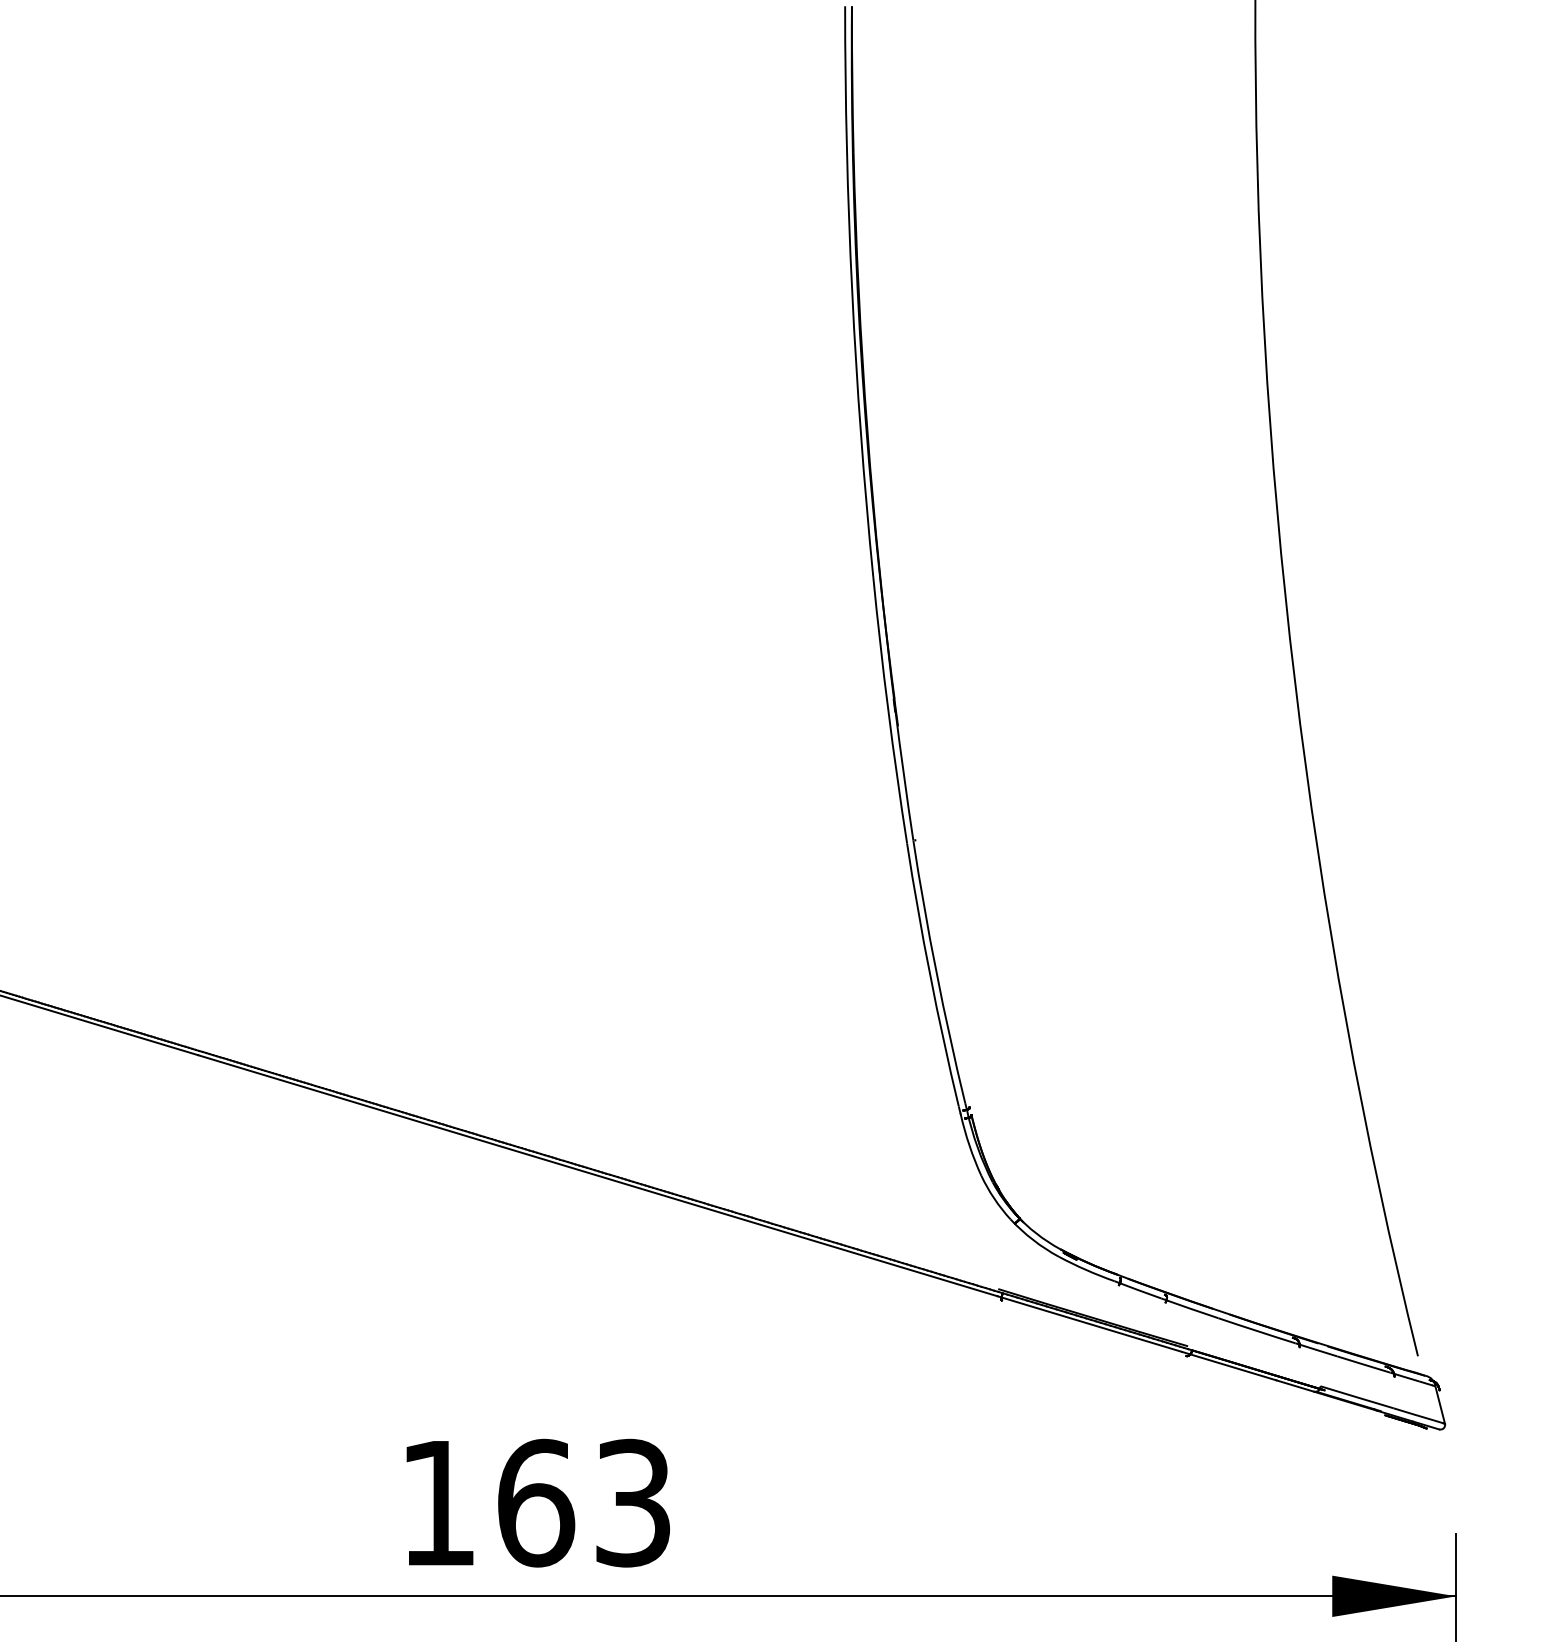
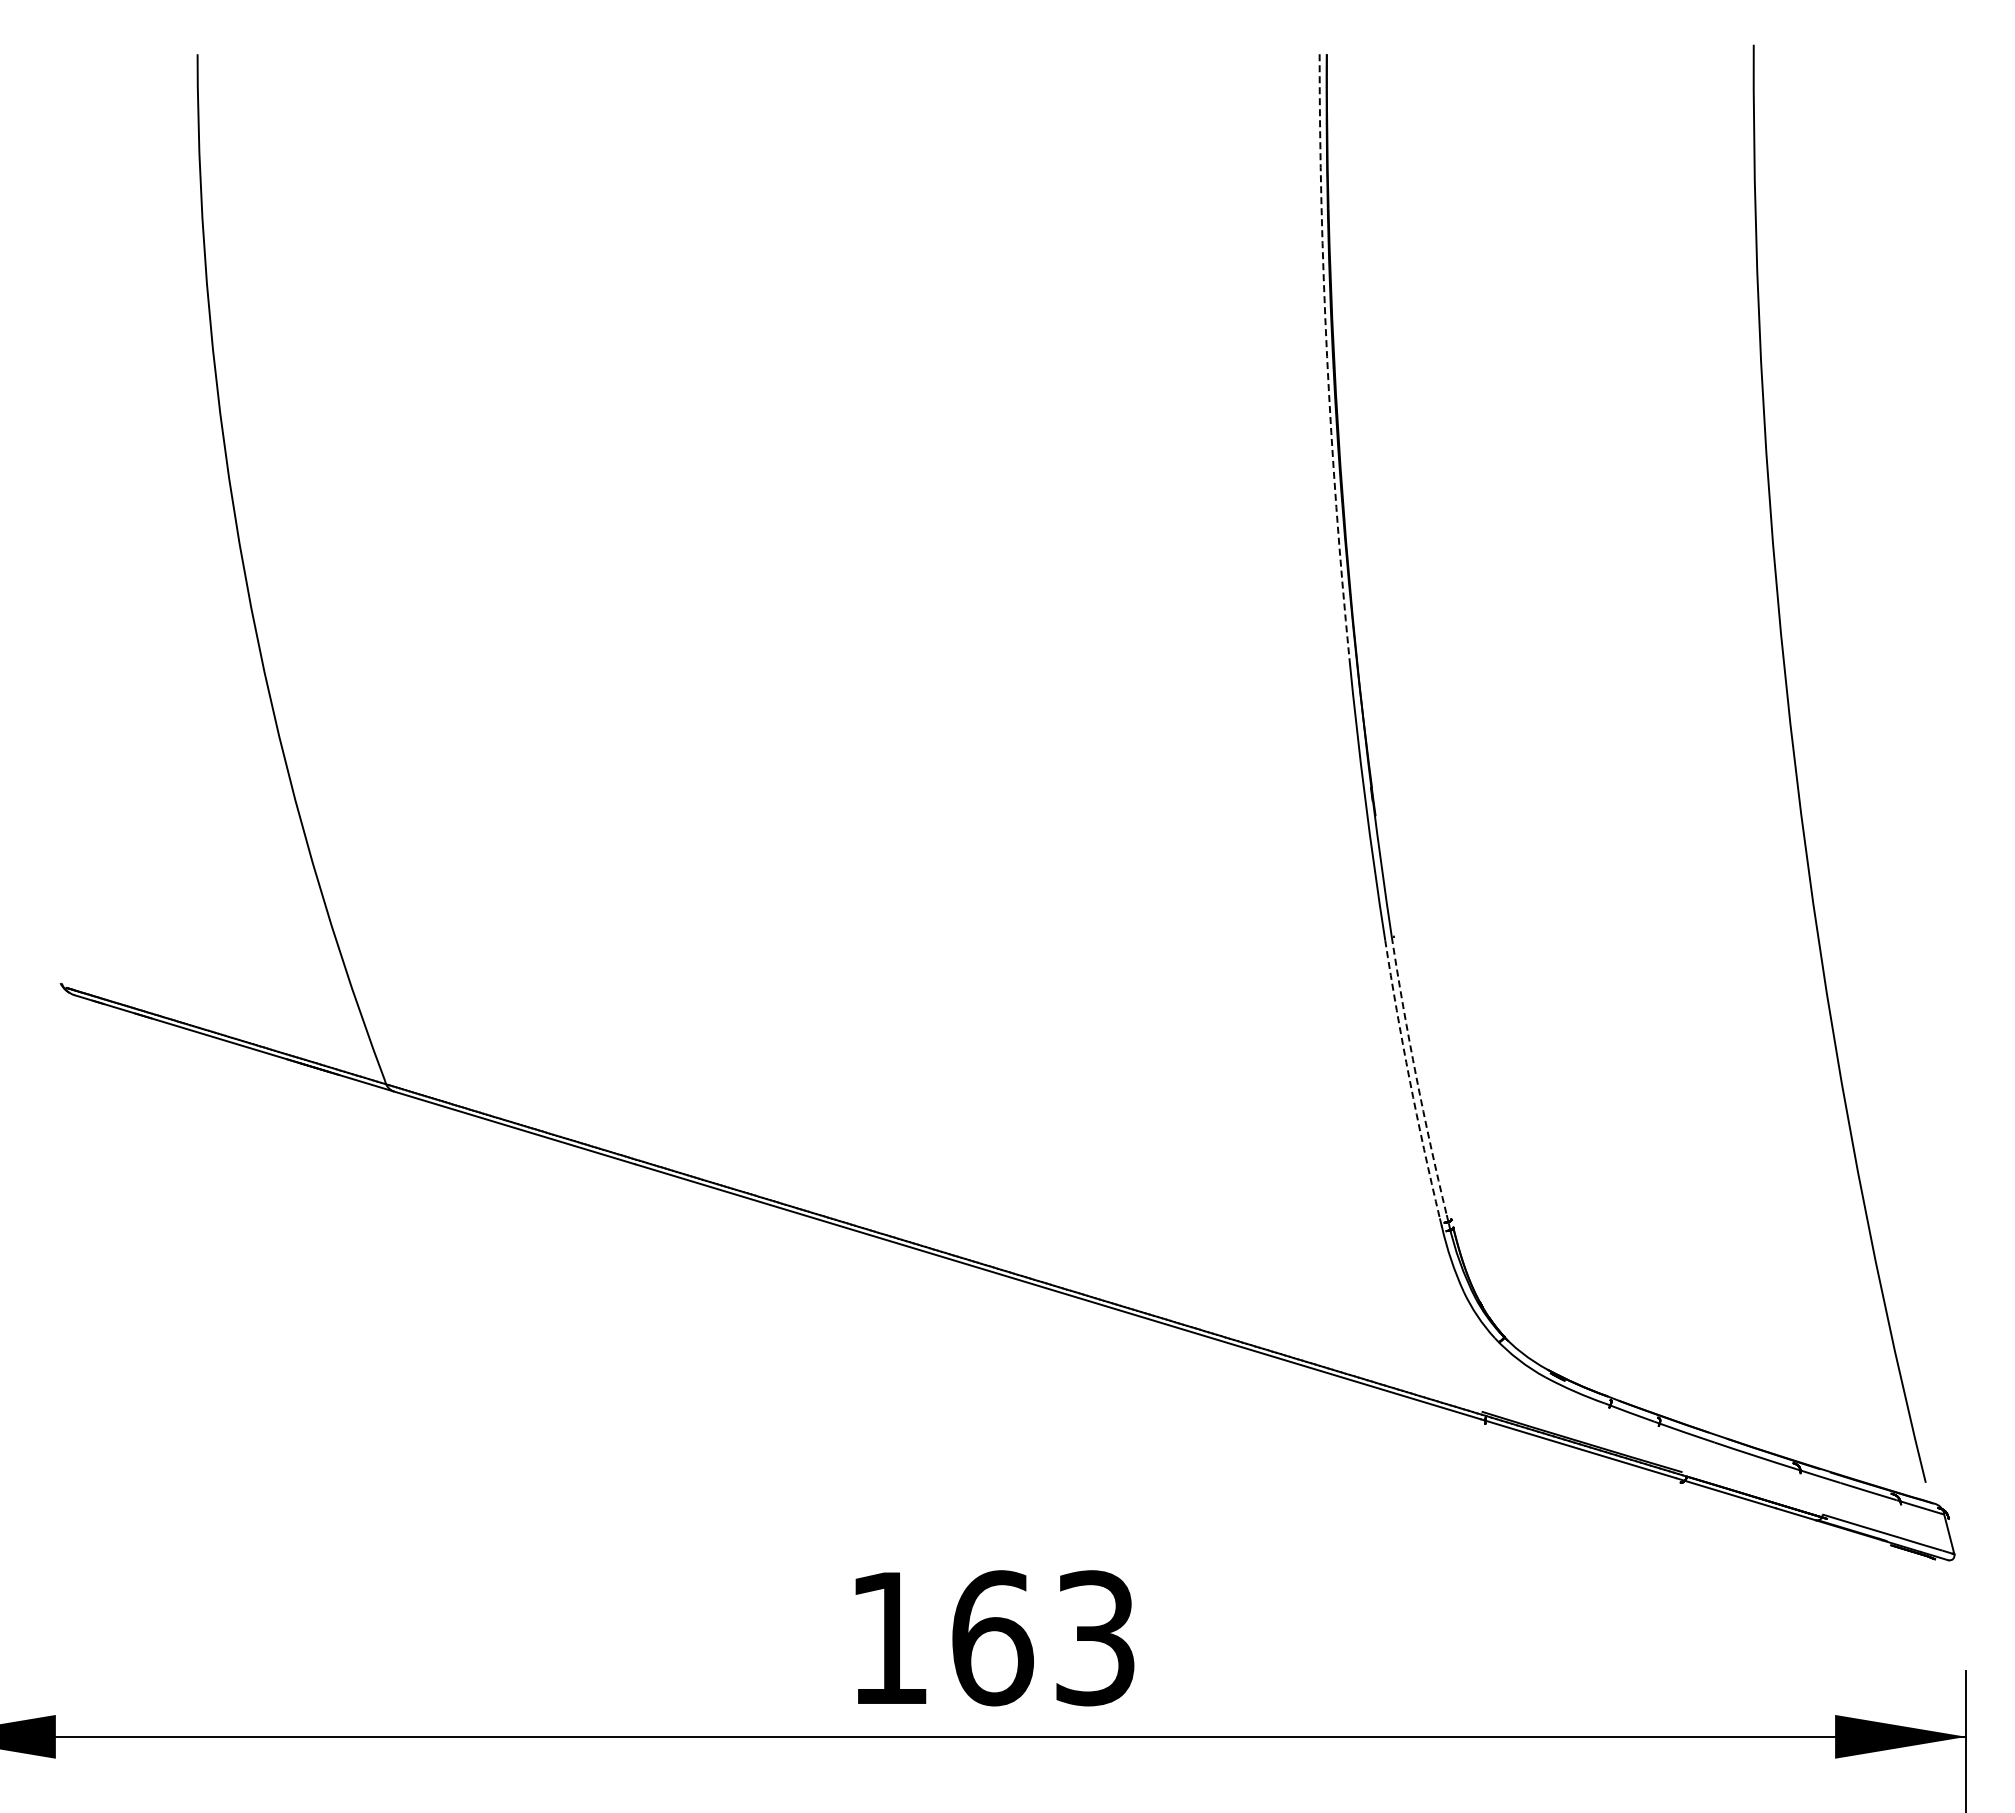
arc: (852, 291) -> (1327, 356), solid -> dashed
arc: (936, 972) -> (1416, 1076), solid -> dashed
arc: (930, 975) -> (1409, 1079), solid -> dashed

